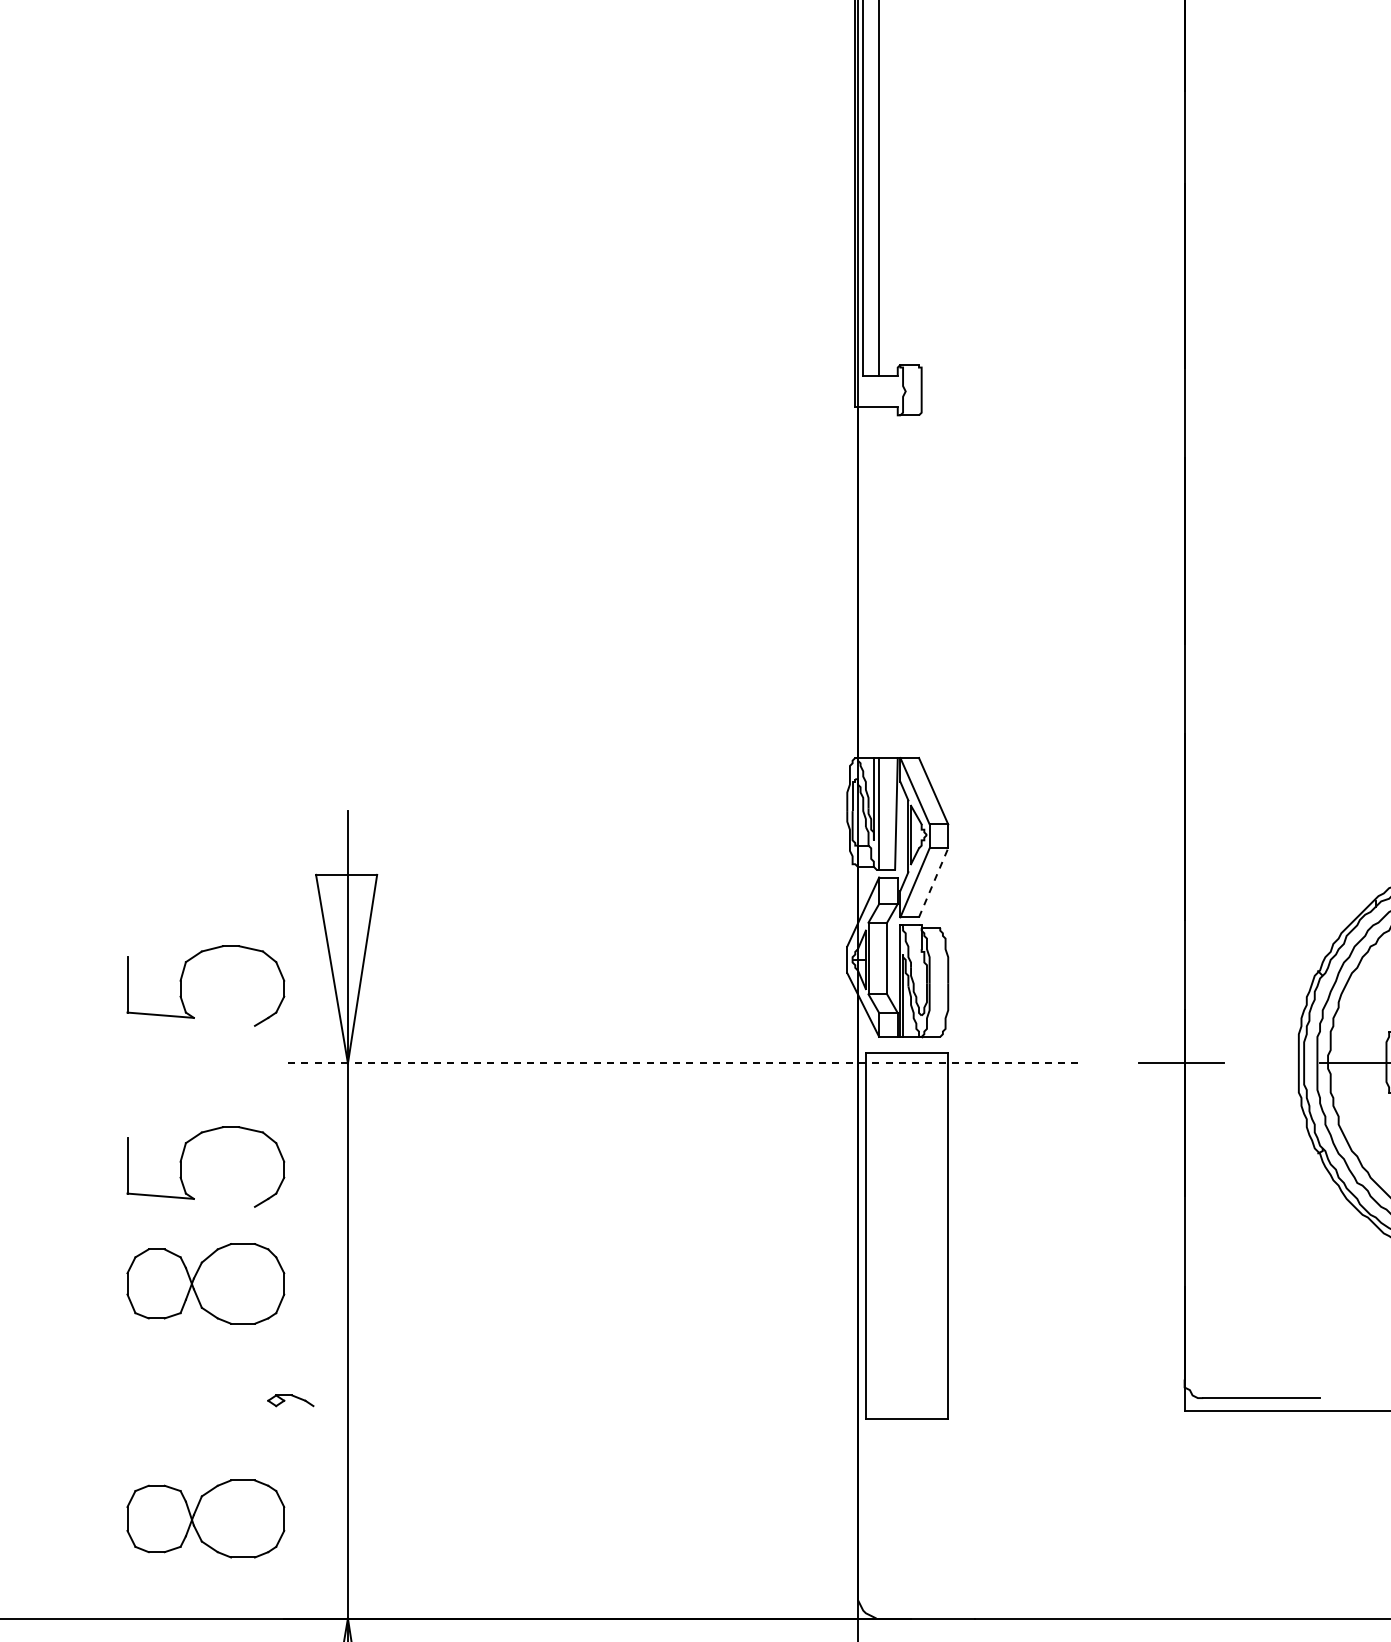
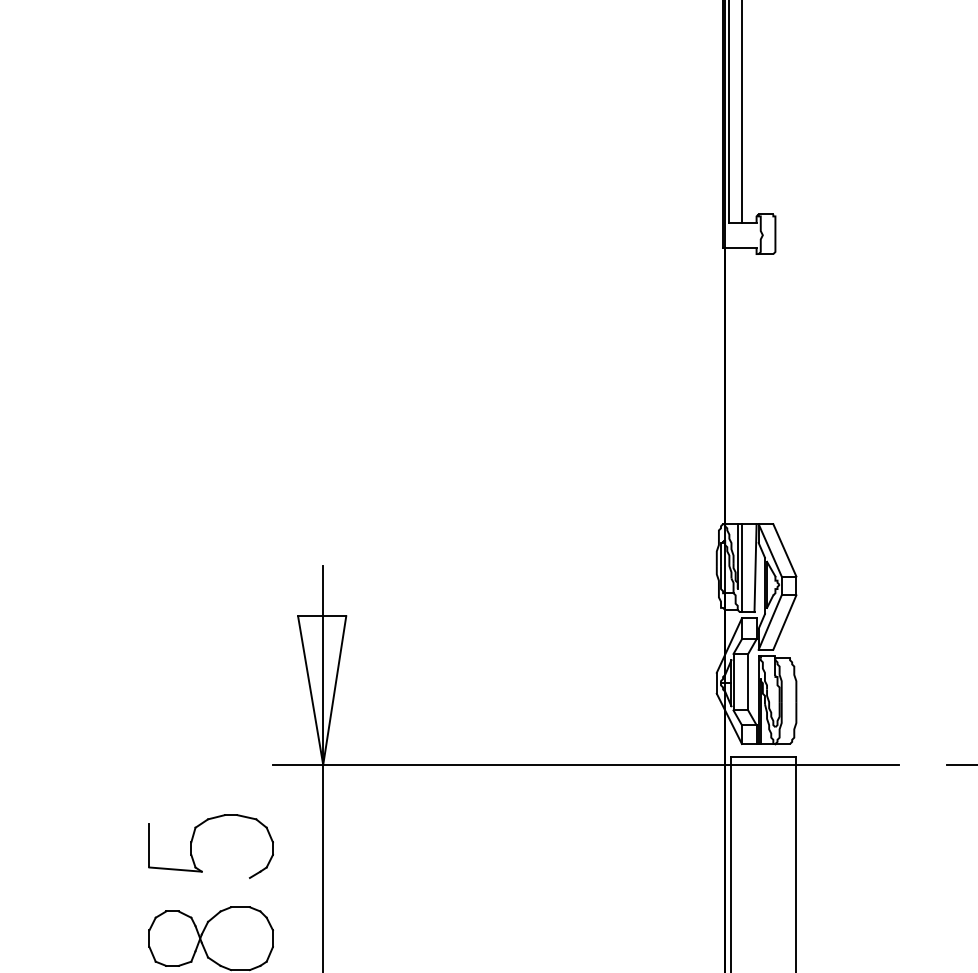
line: (933, 882) -> (784, 622), dashed -> solid
part: (181, 985) -> (192, 703), removed
line: (680, 1063) -> (585, 764), dashed -> solid

